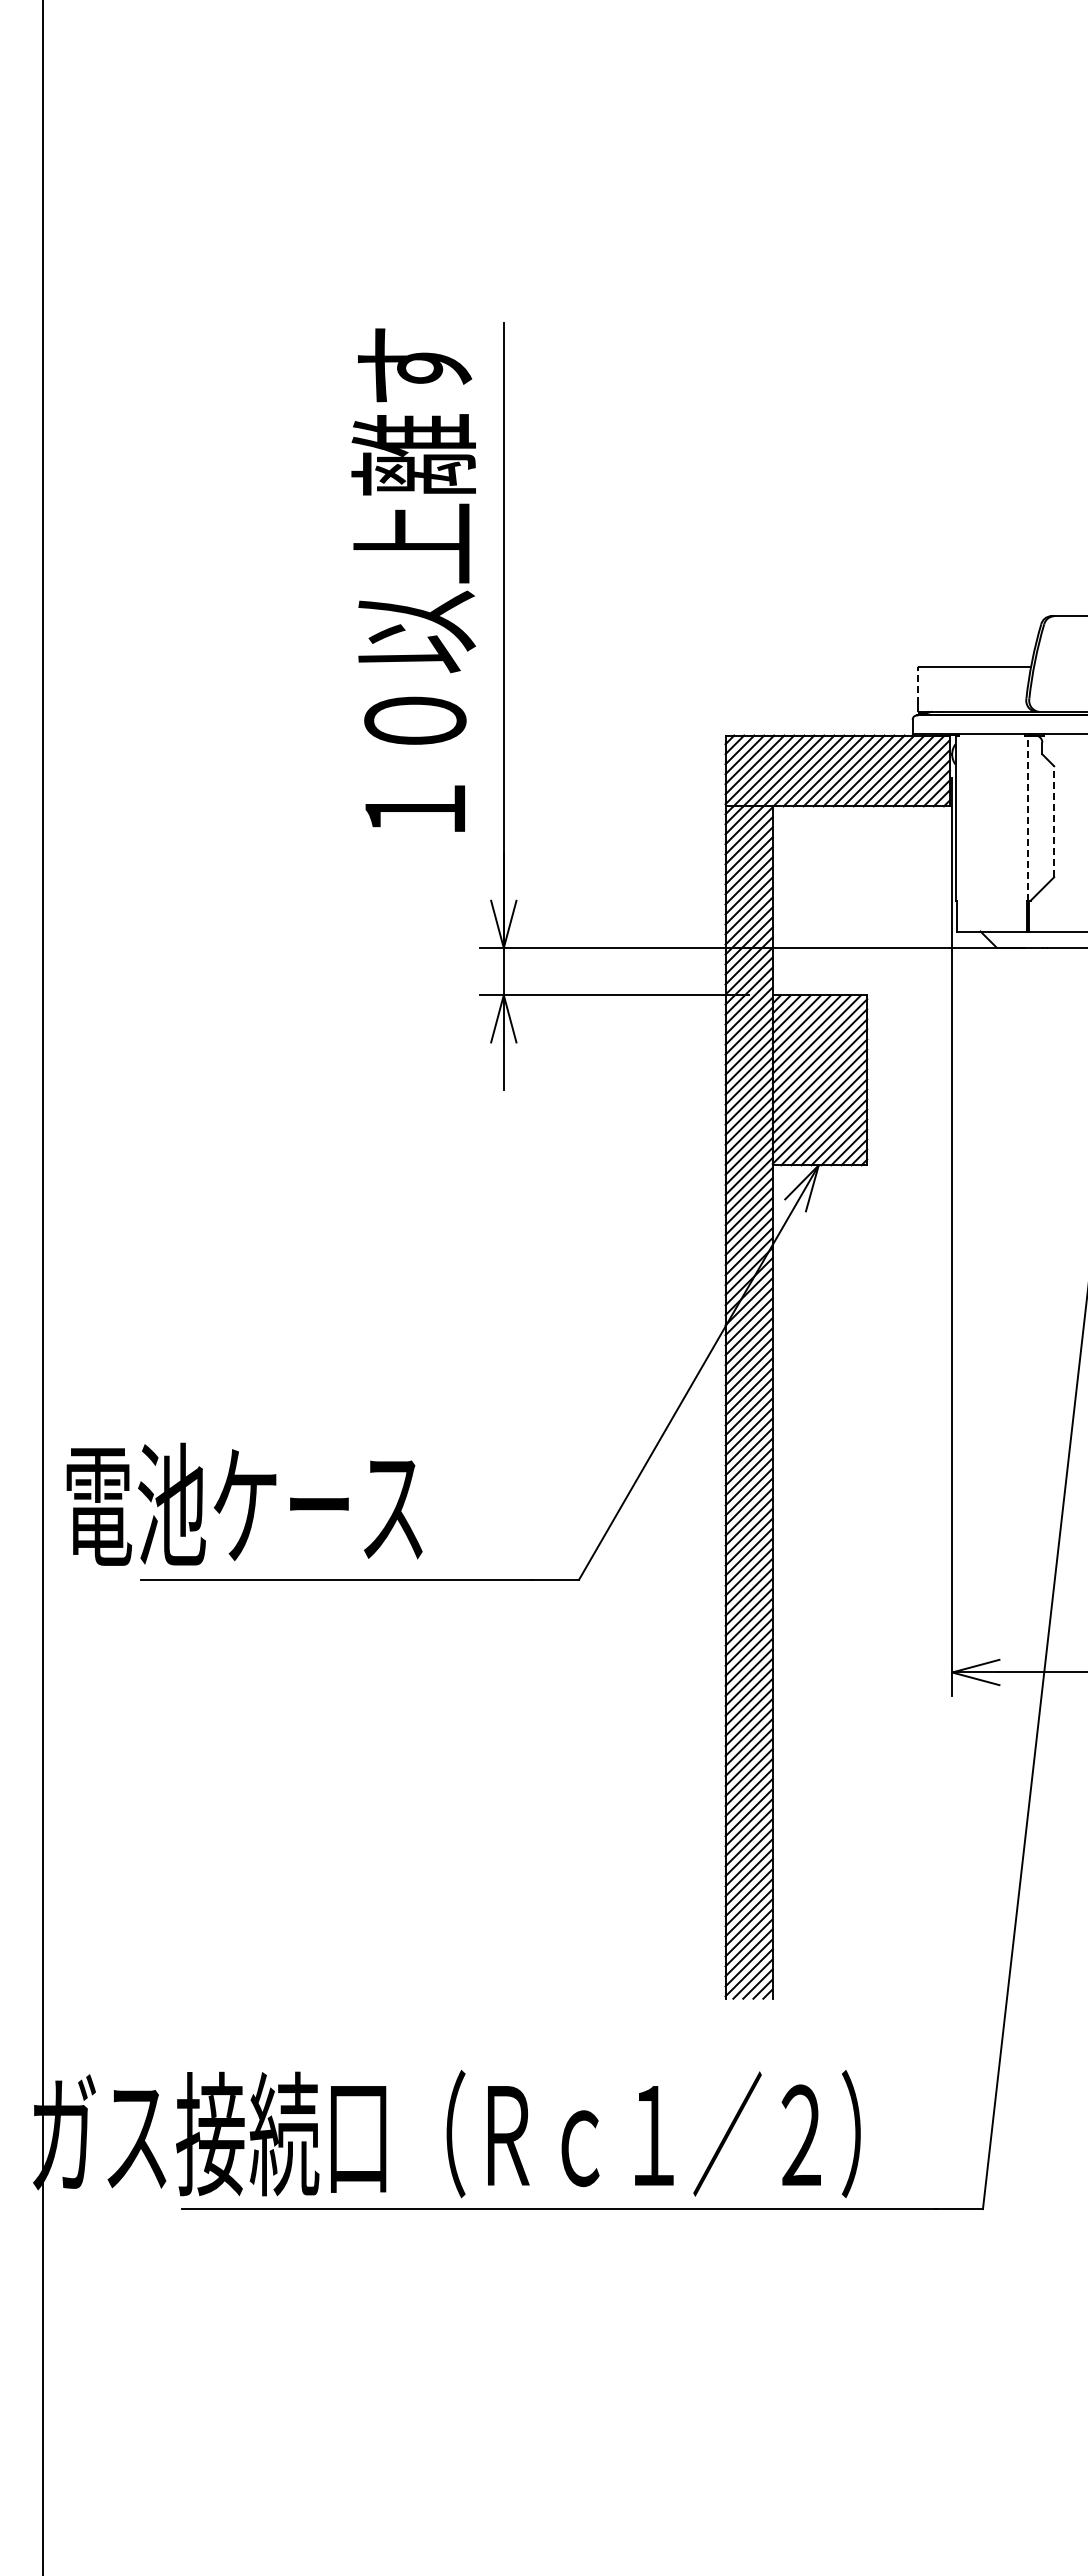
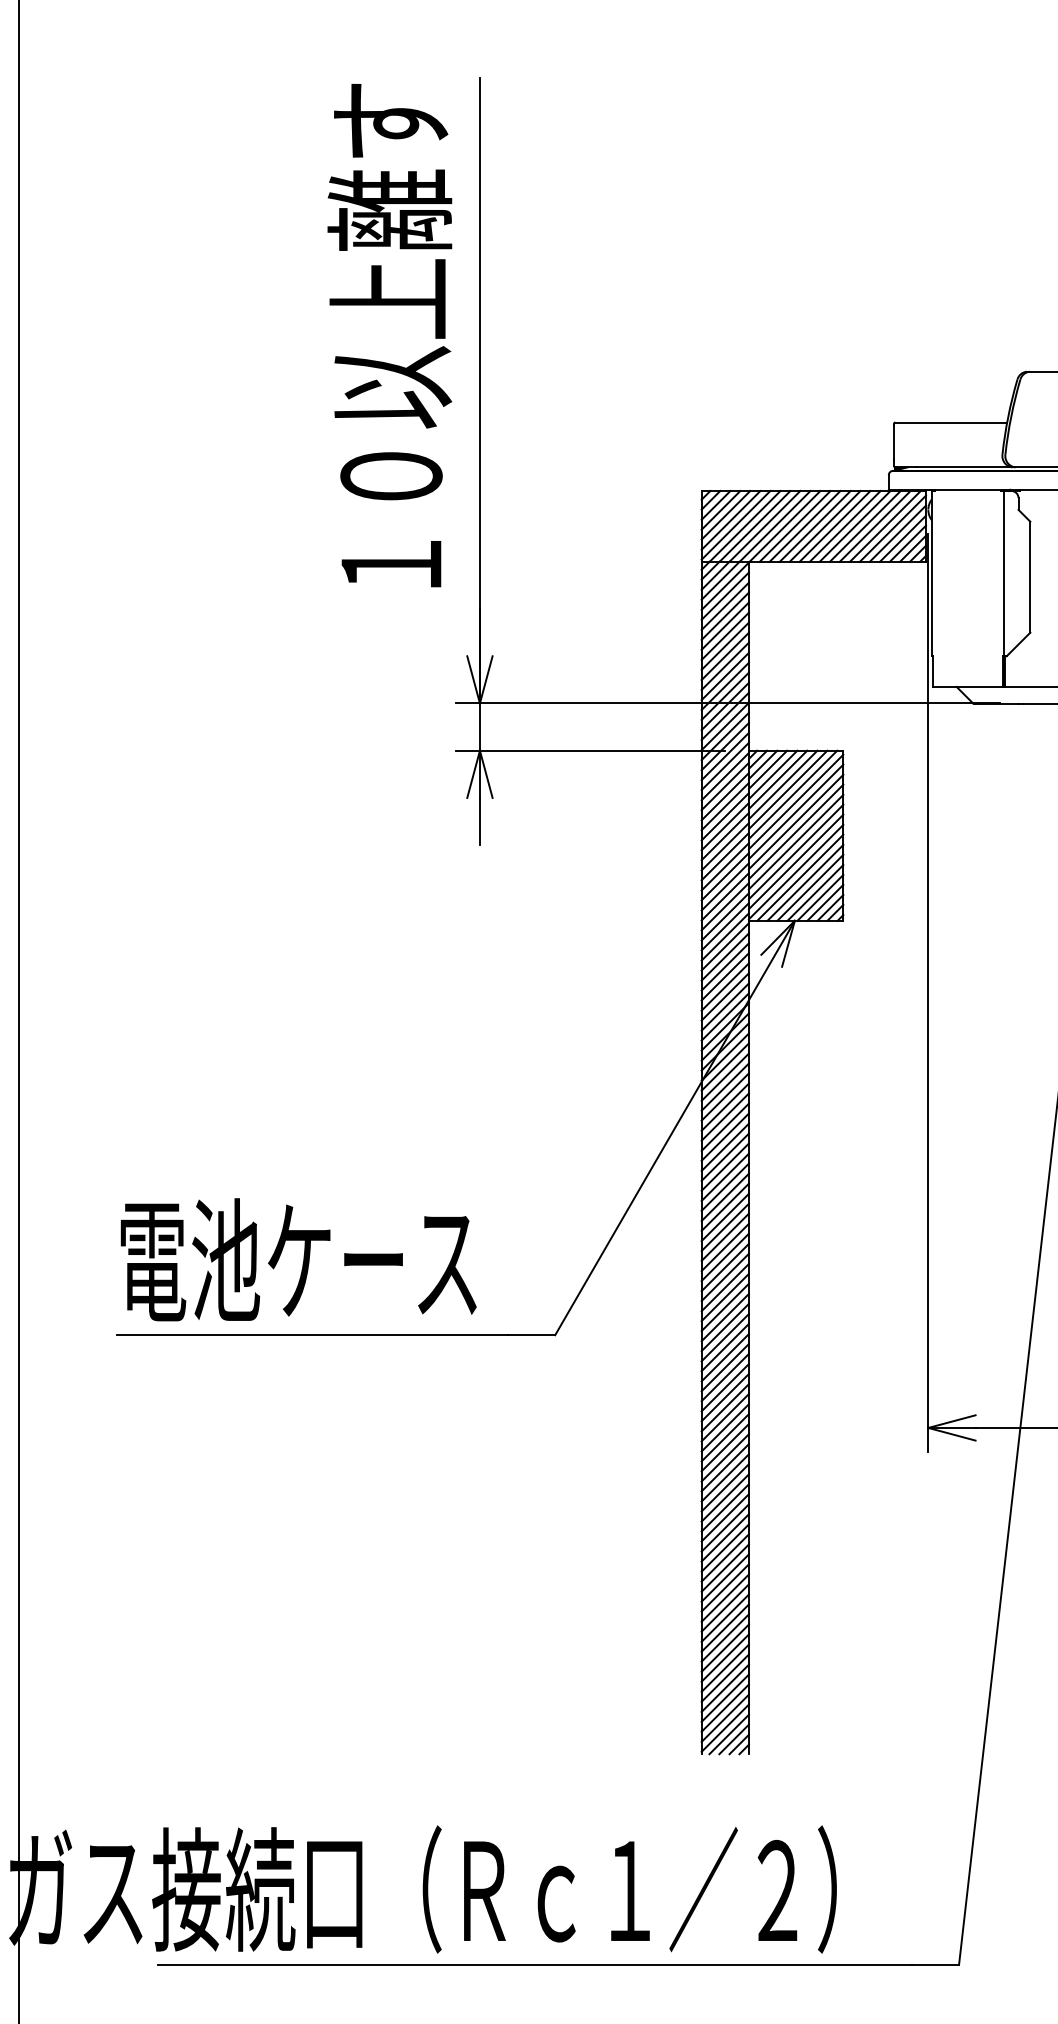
line: (917, 686) -> (893, 441), dashed -> solid
line: (1028, 818) -> (1004, 573), dashed -> solid
line: (1054, 821) -> (1030, 576), dashed -> solid
text: (244, 1503) -> (298, 1258), moved

